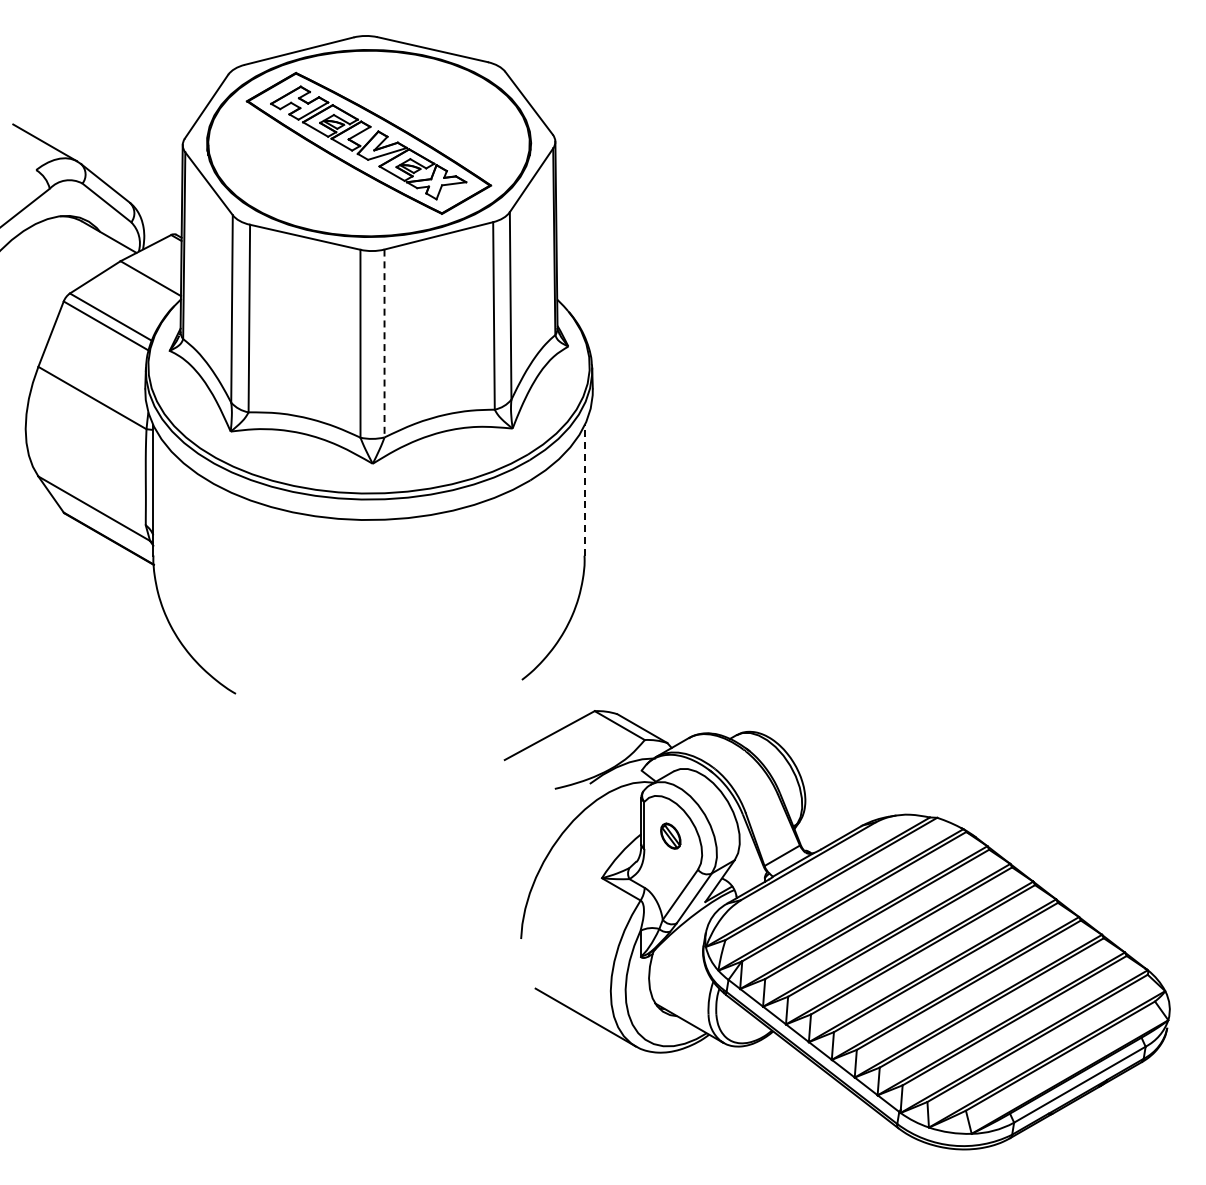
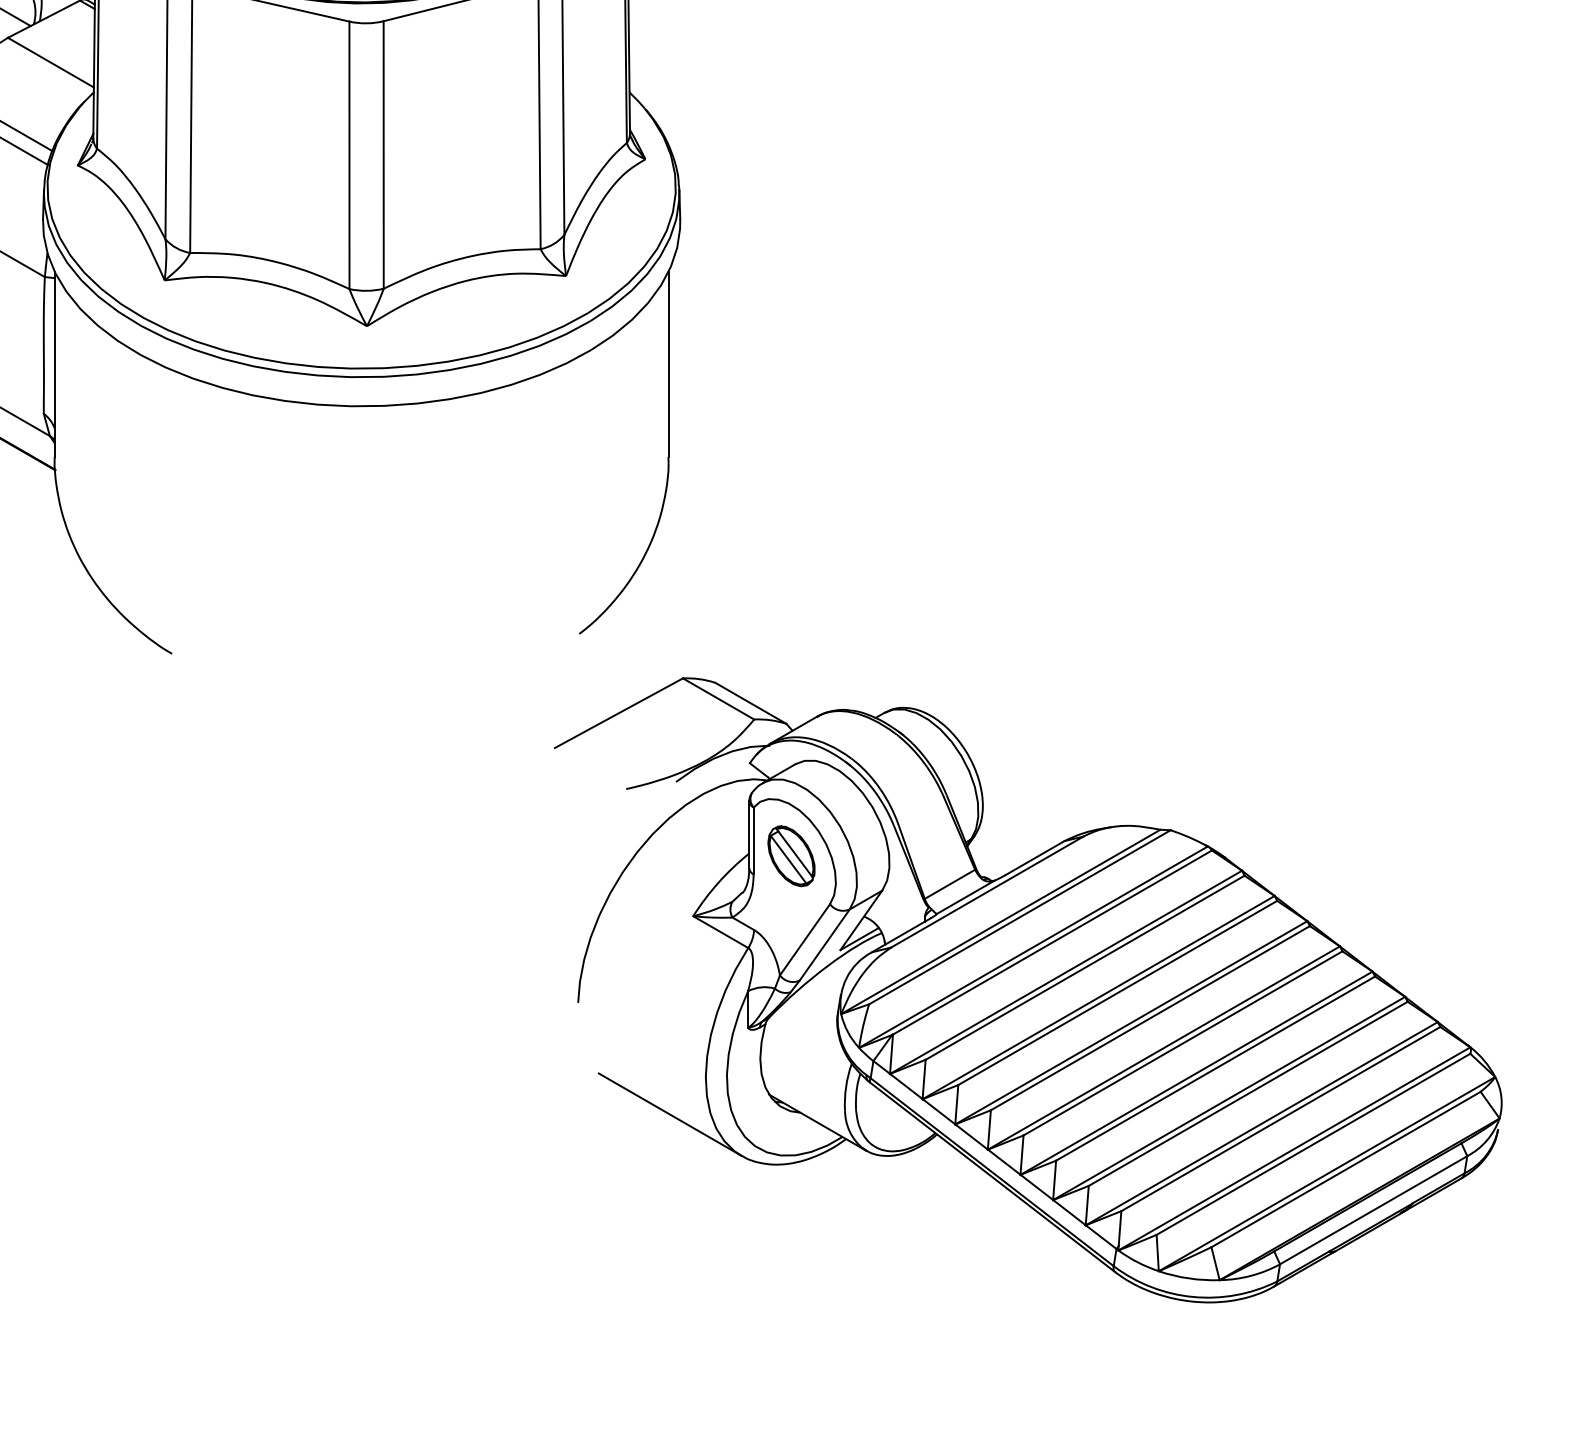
line: (384, 343) -> (383, 154), dashed -> solid
line: (584, 490) -> (668, 364), dashed -> solid
part: (670, 836) -> (790, 856), size x1.67

